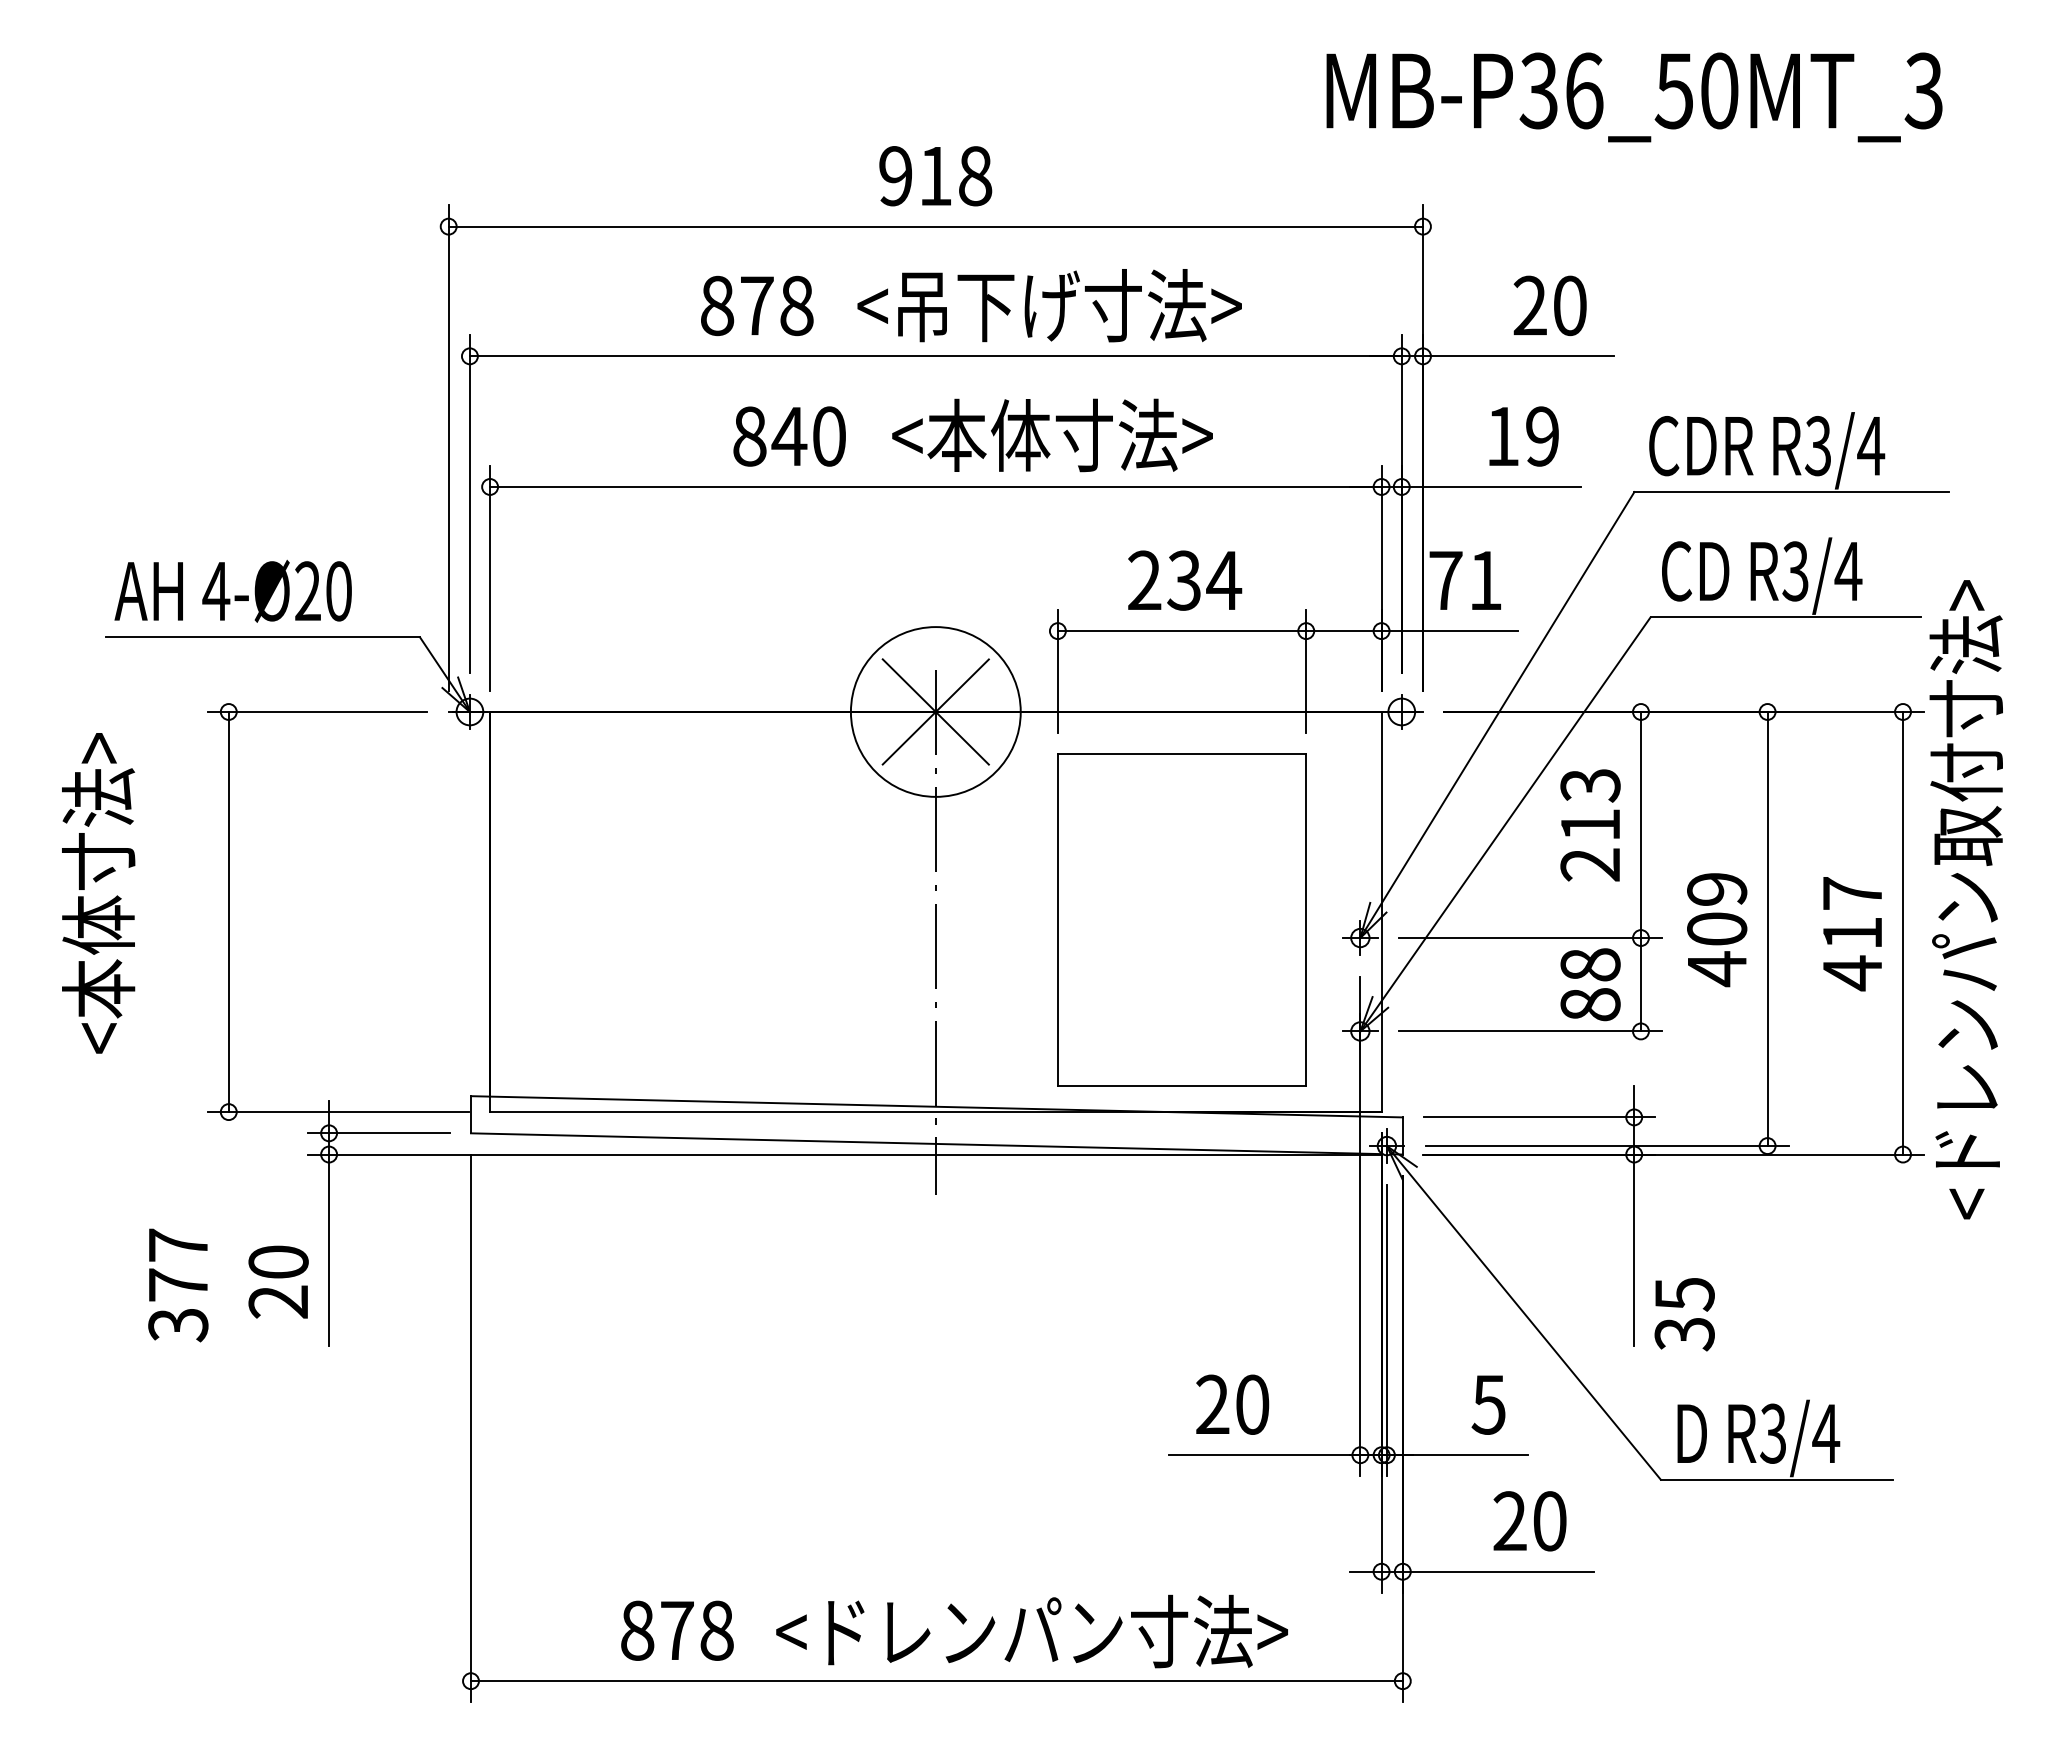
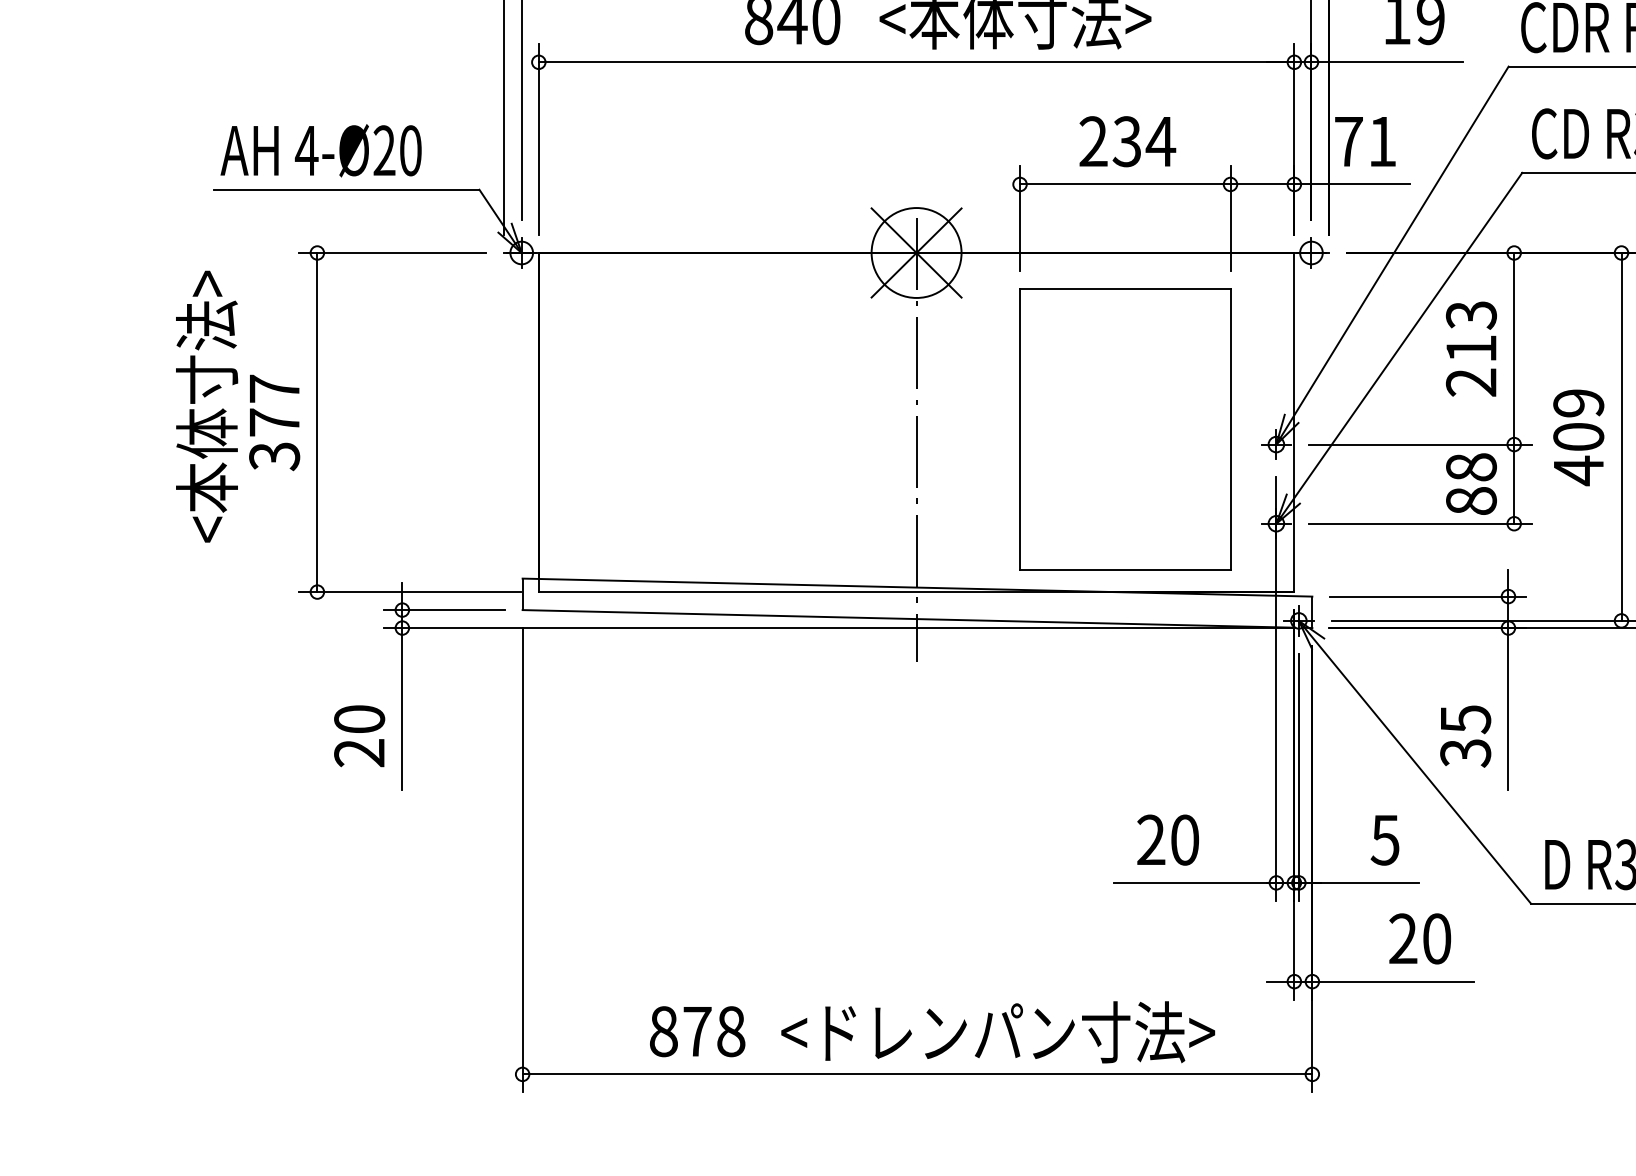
circle: (935, 711) -> (916, 252), size x0.62
text: (178, 1285) -> (274, 422), moved
text: (1684, 1314) -> (1465, 736), moved

